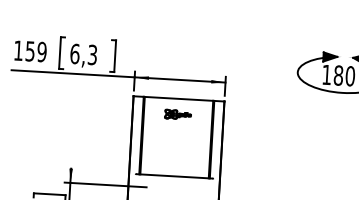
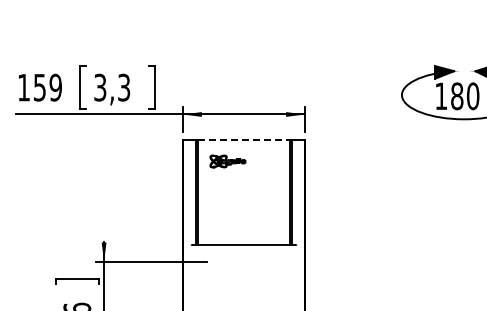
text: (75, 53) -> (100, 87), 6,3 -> 3,3
line: (179, 99) -> (244, 140), solid -> dashed
part: (177, 114) -> (227, 161), moved

